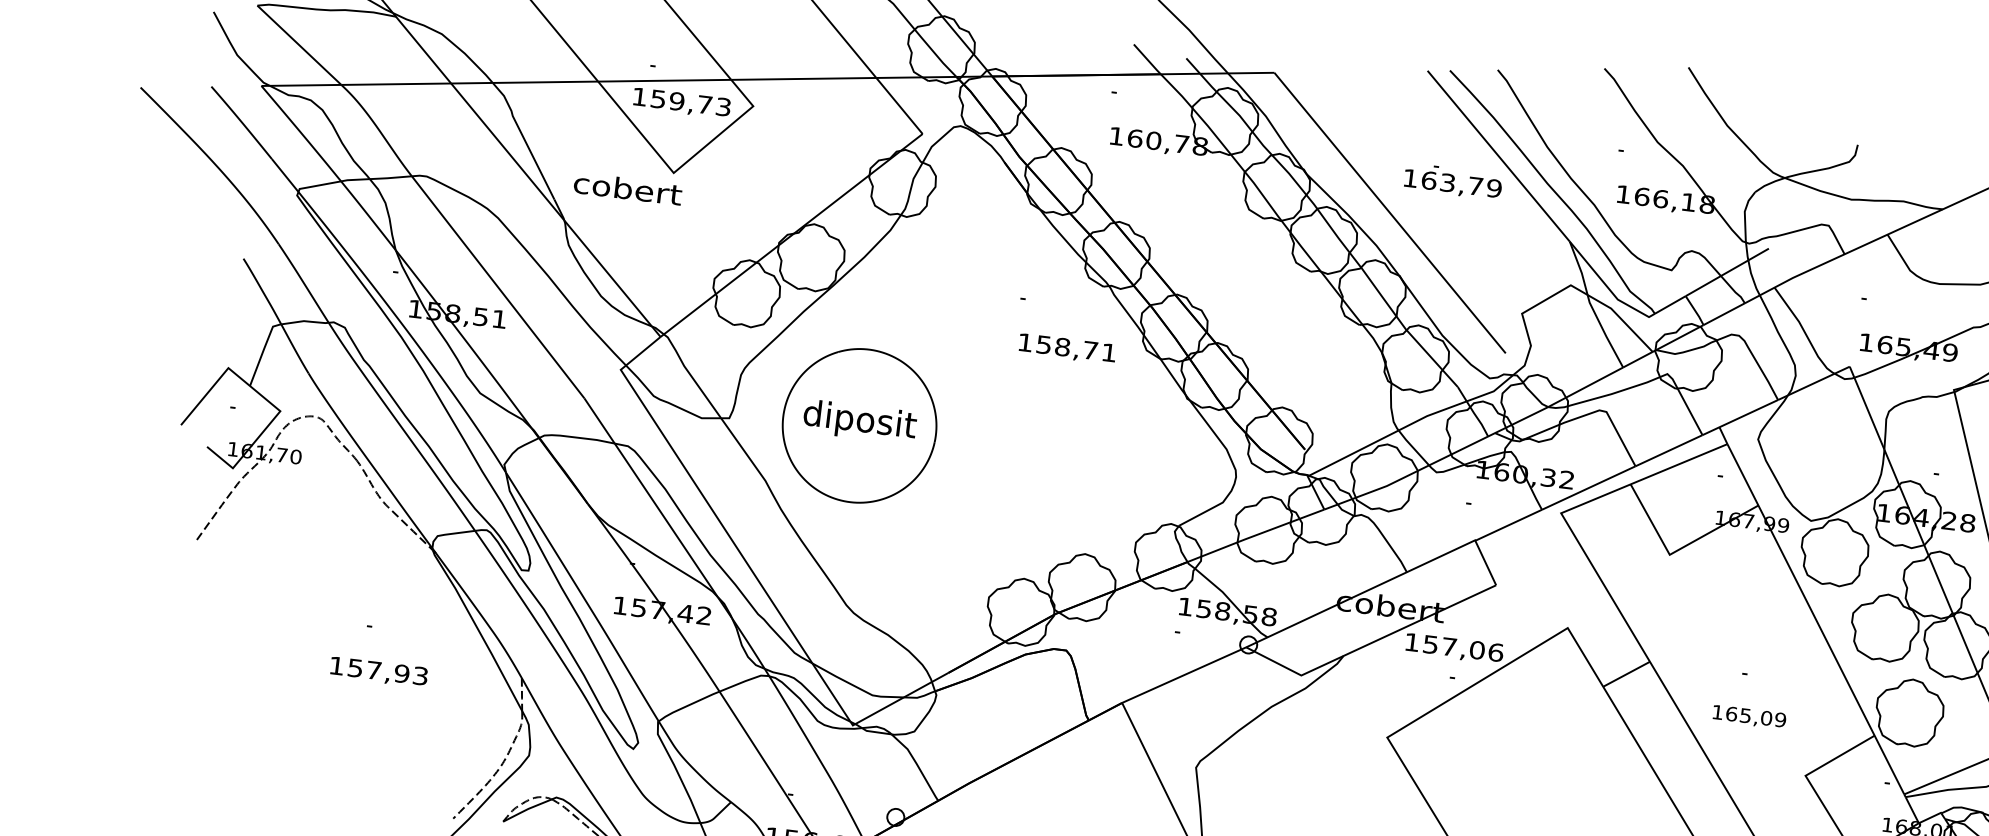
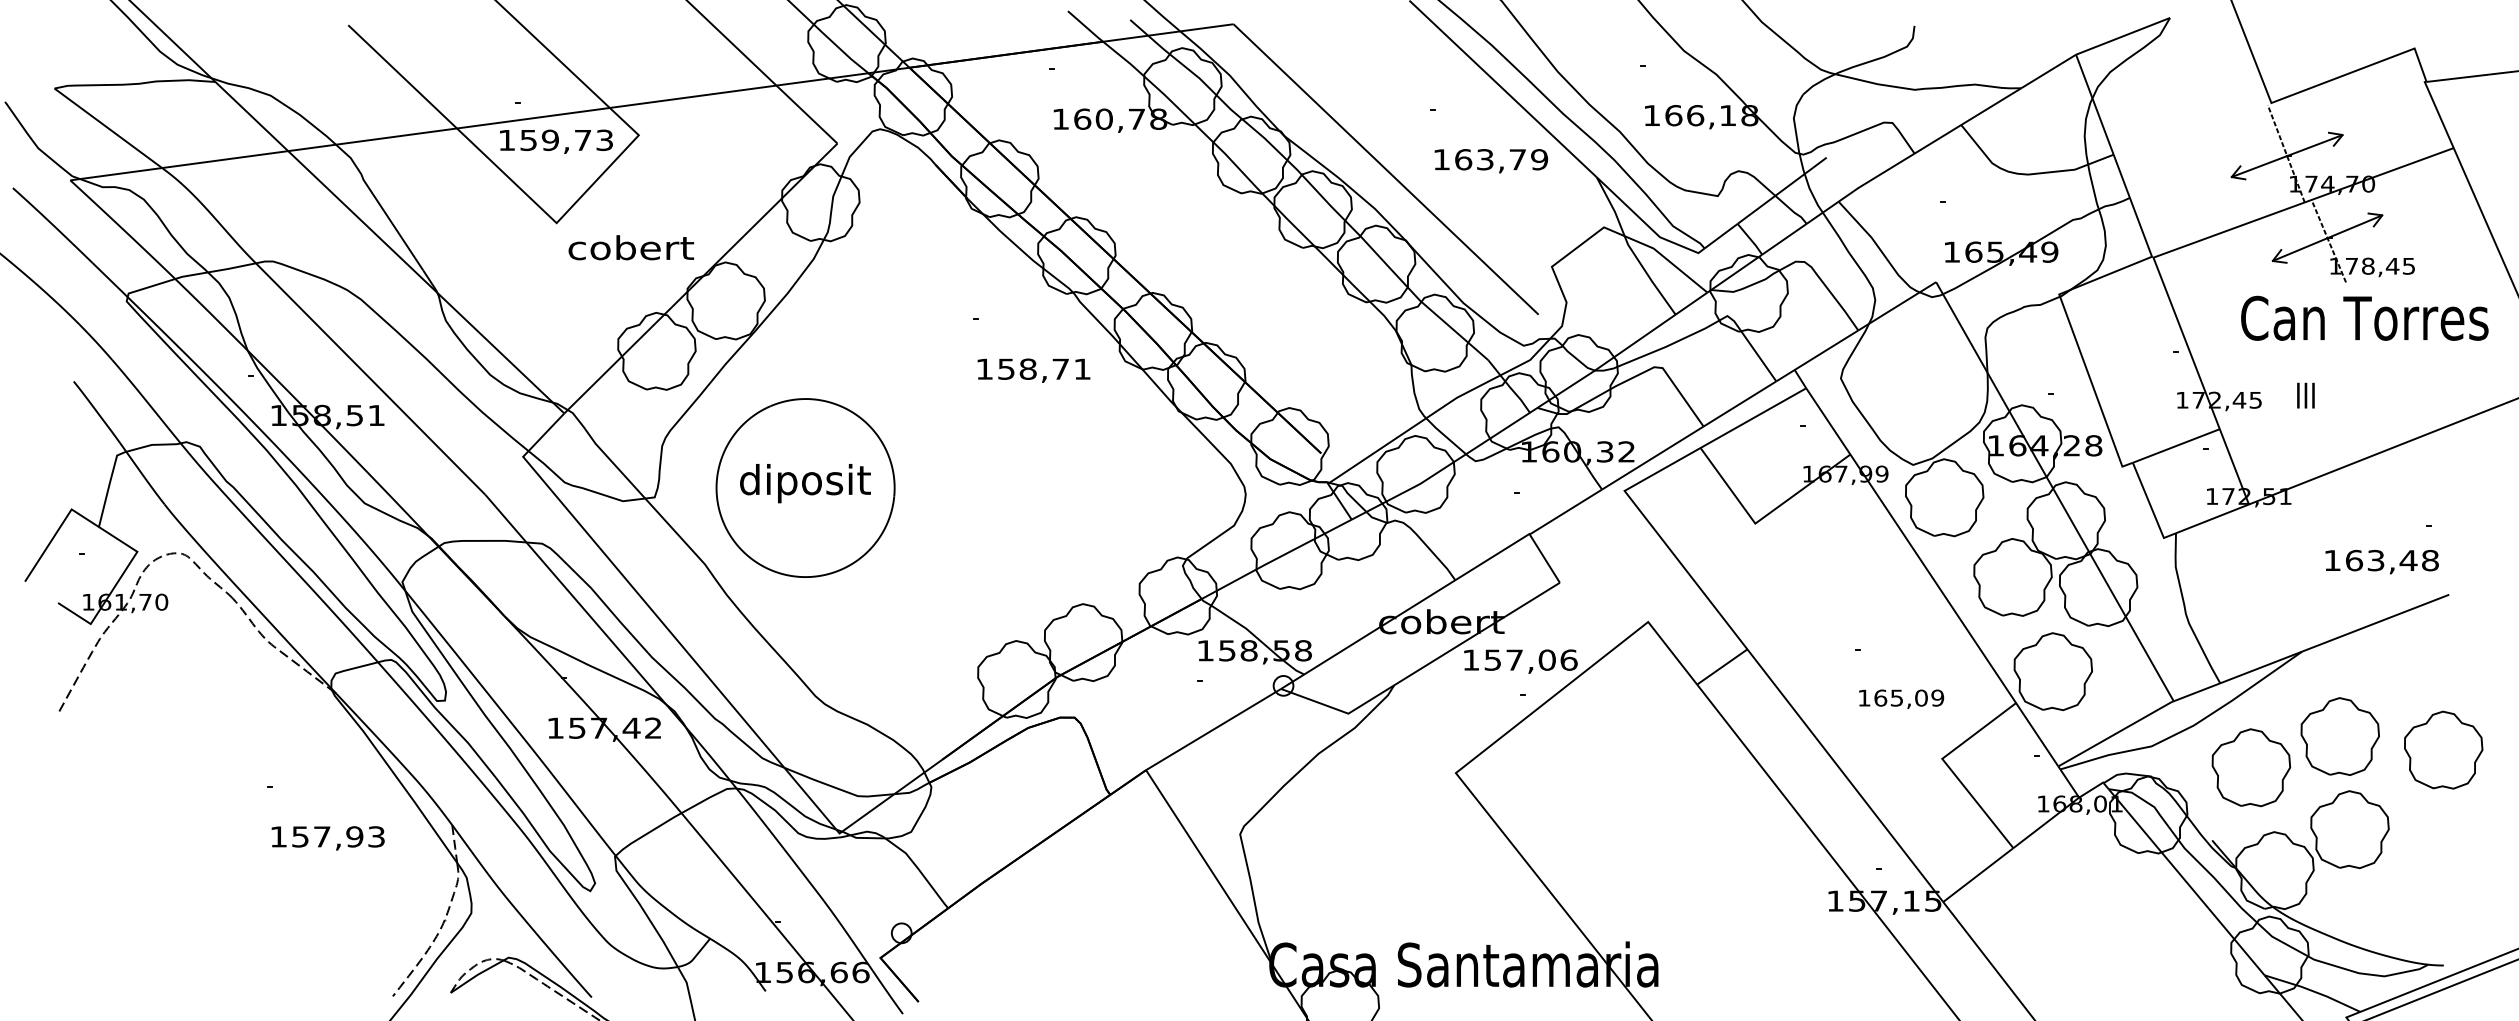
text: (1452, 185) -> (1491, 161), moved
text: (628, 188) -> (631, 247), moved
text: (378, 672) -> (327, 838), moved
text: (1749, 716) -> (1901, 698), moved

